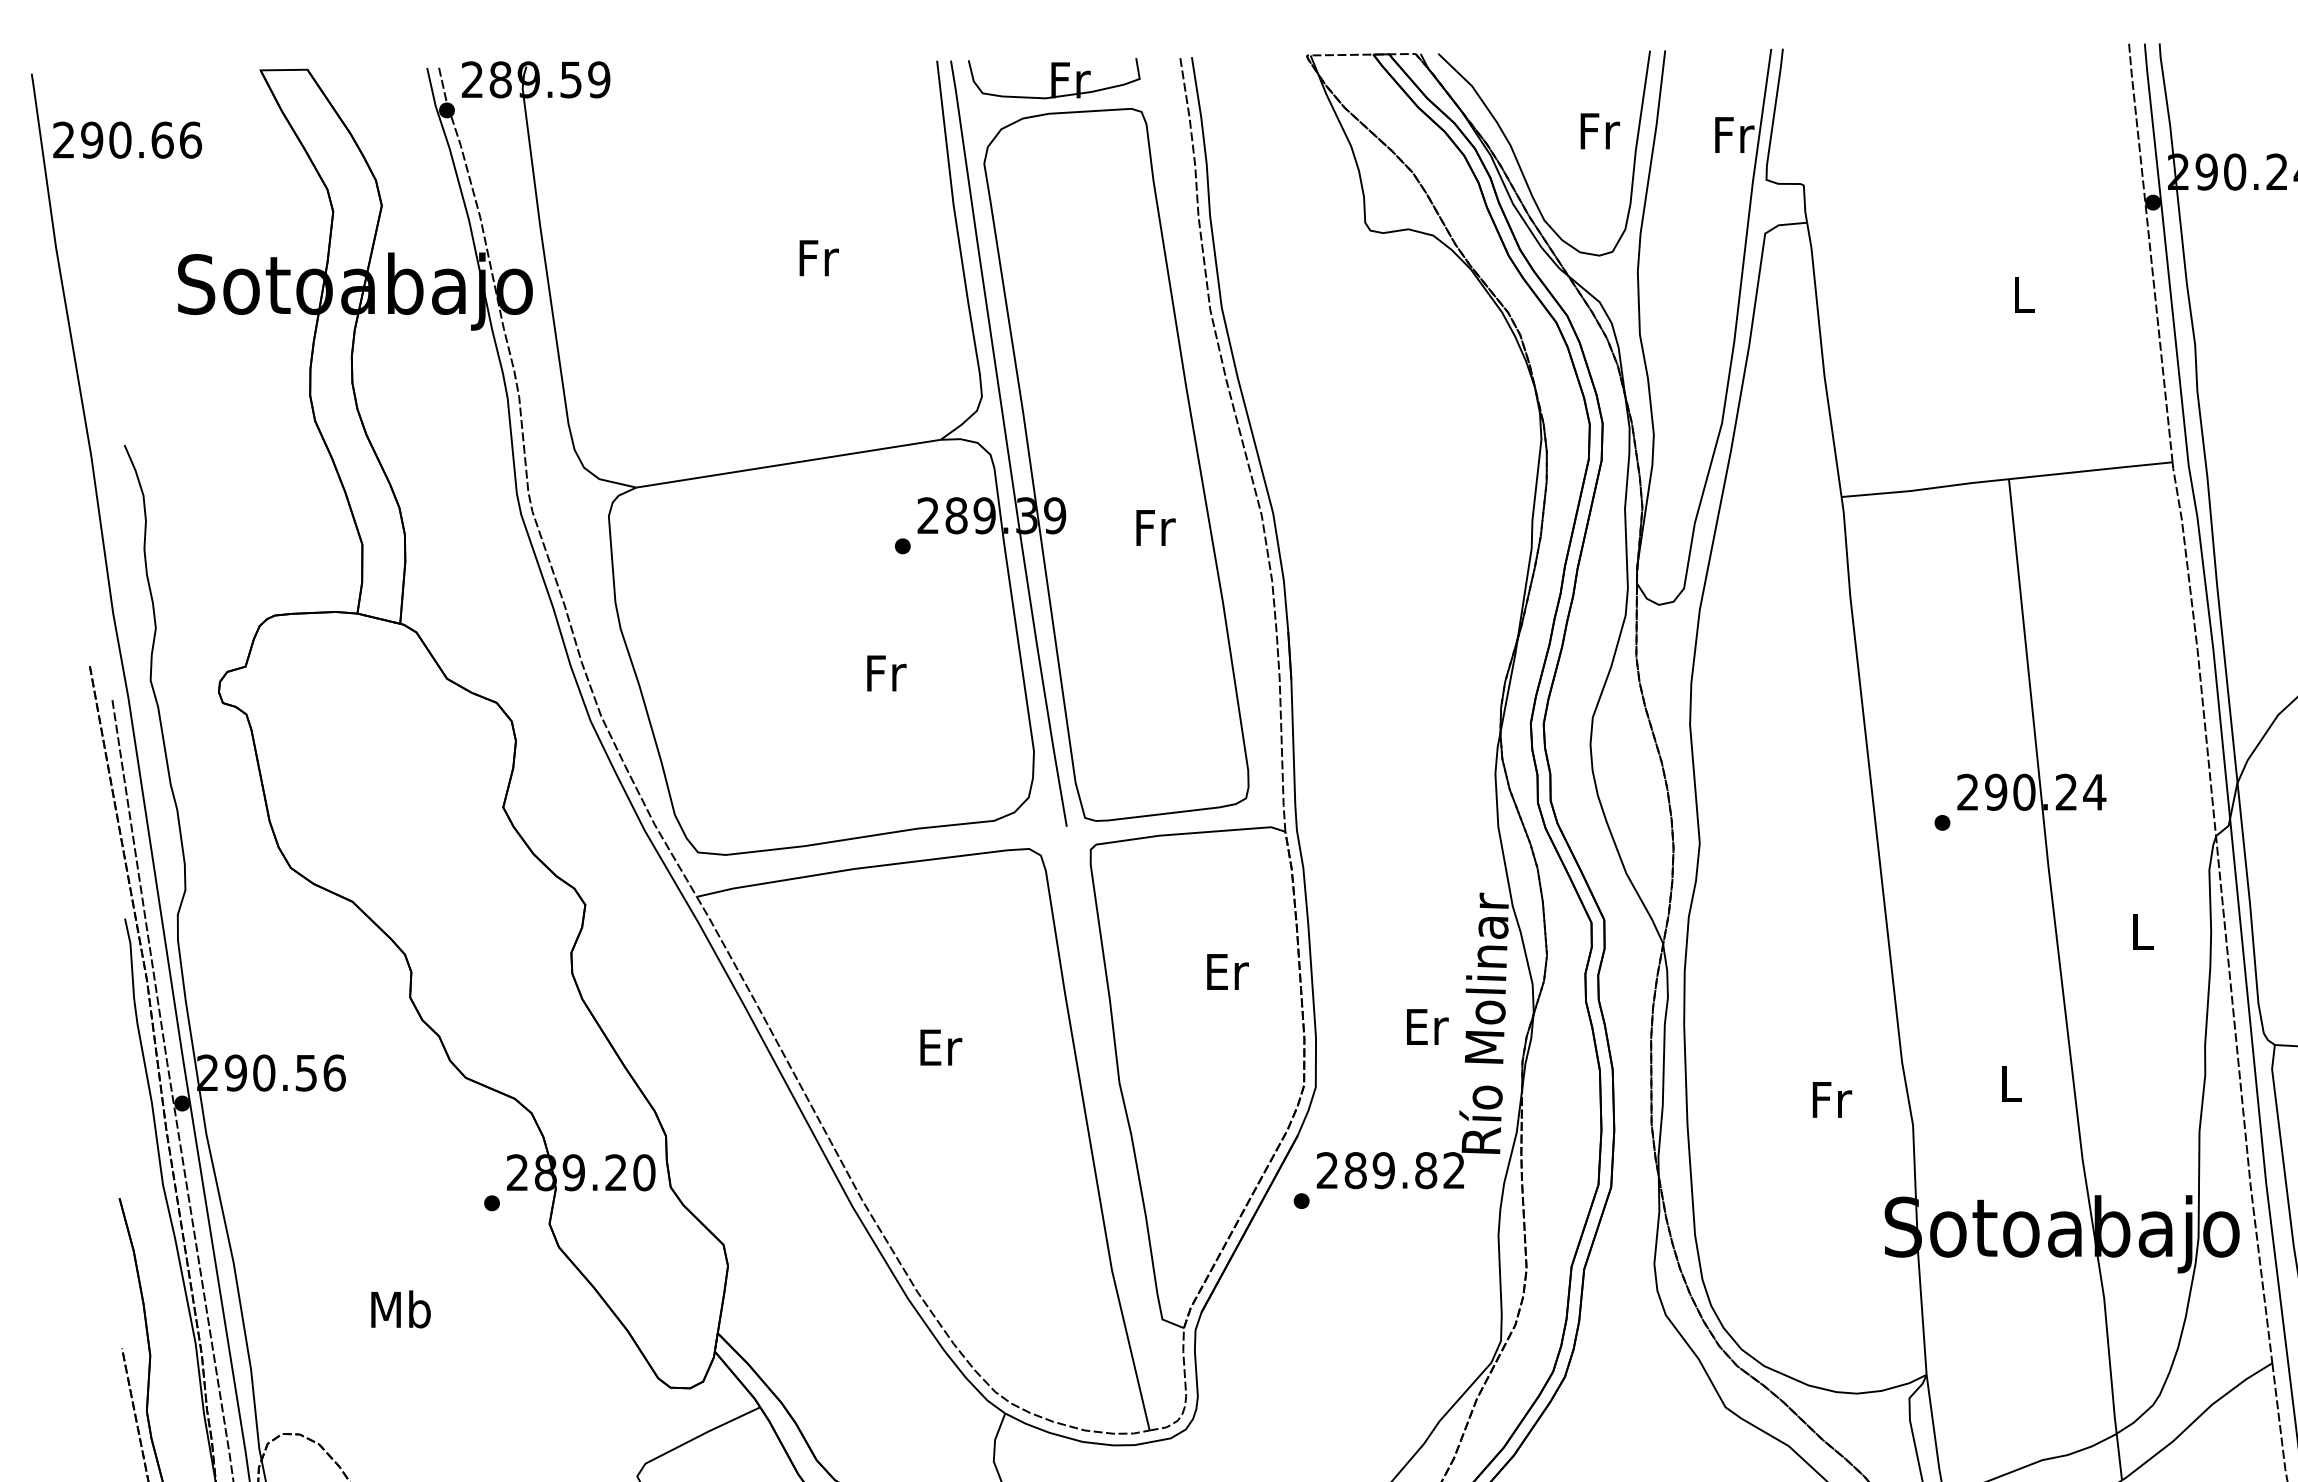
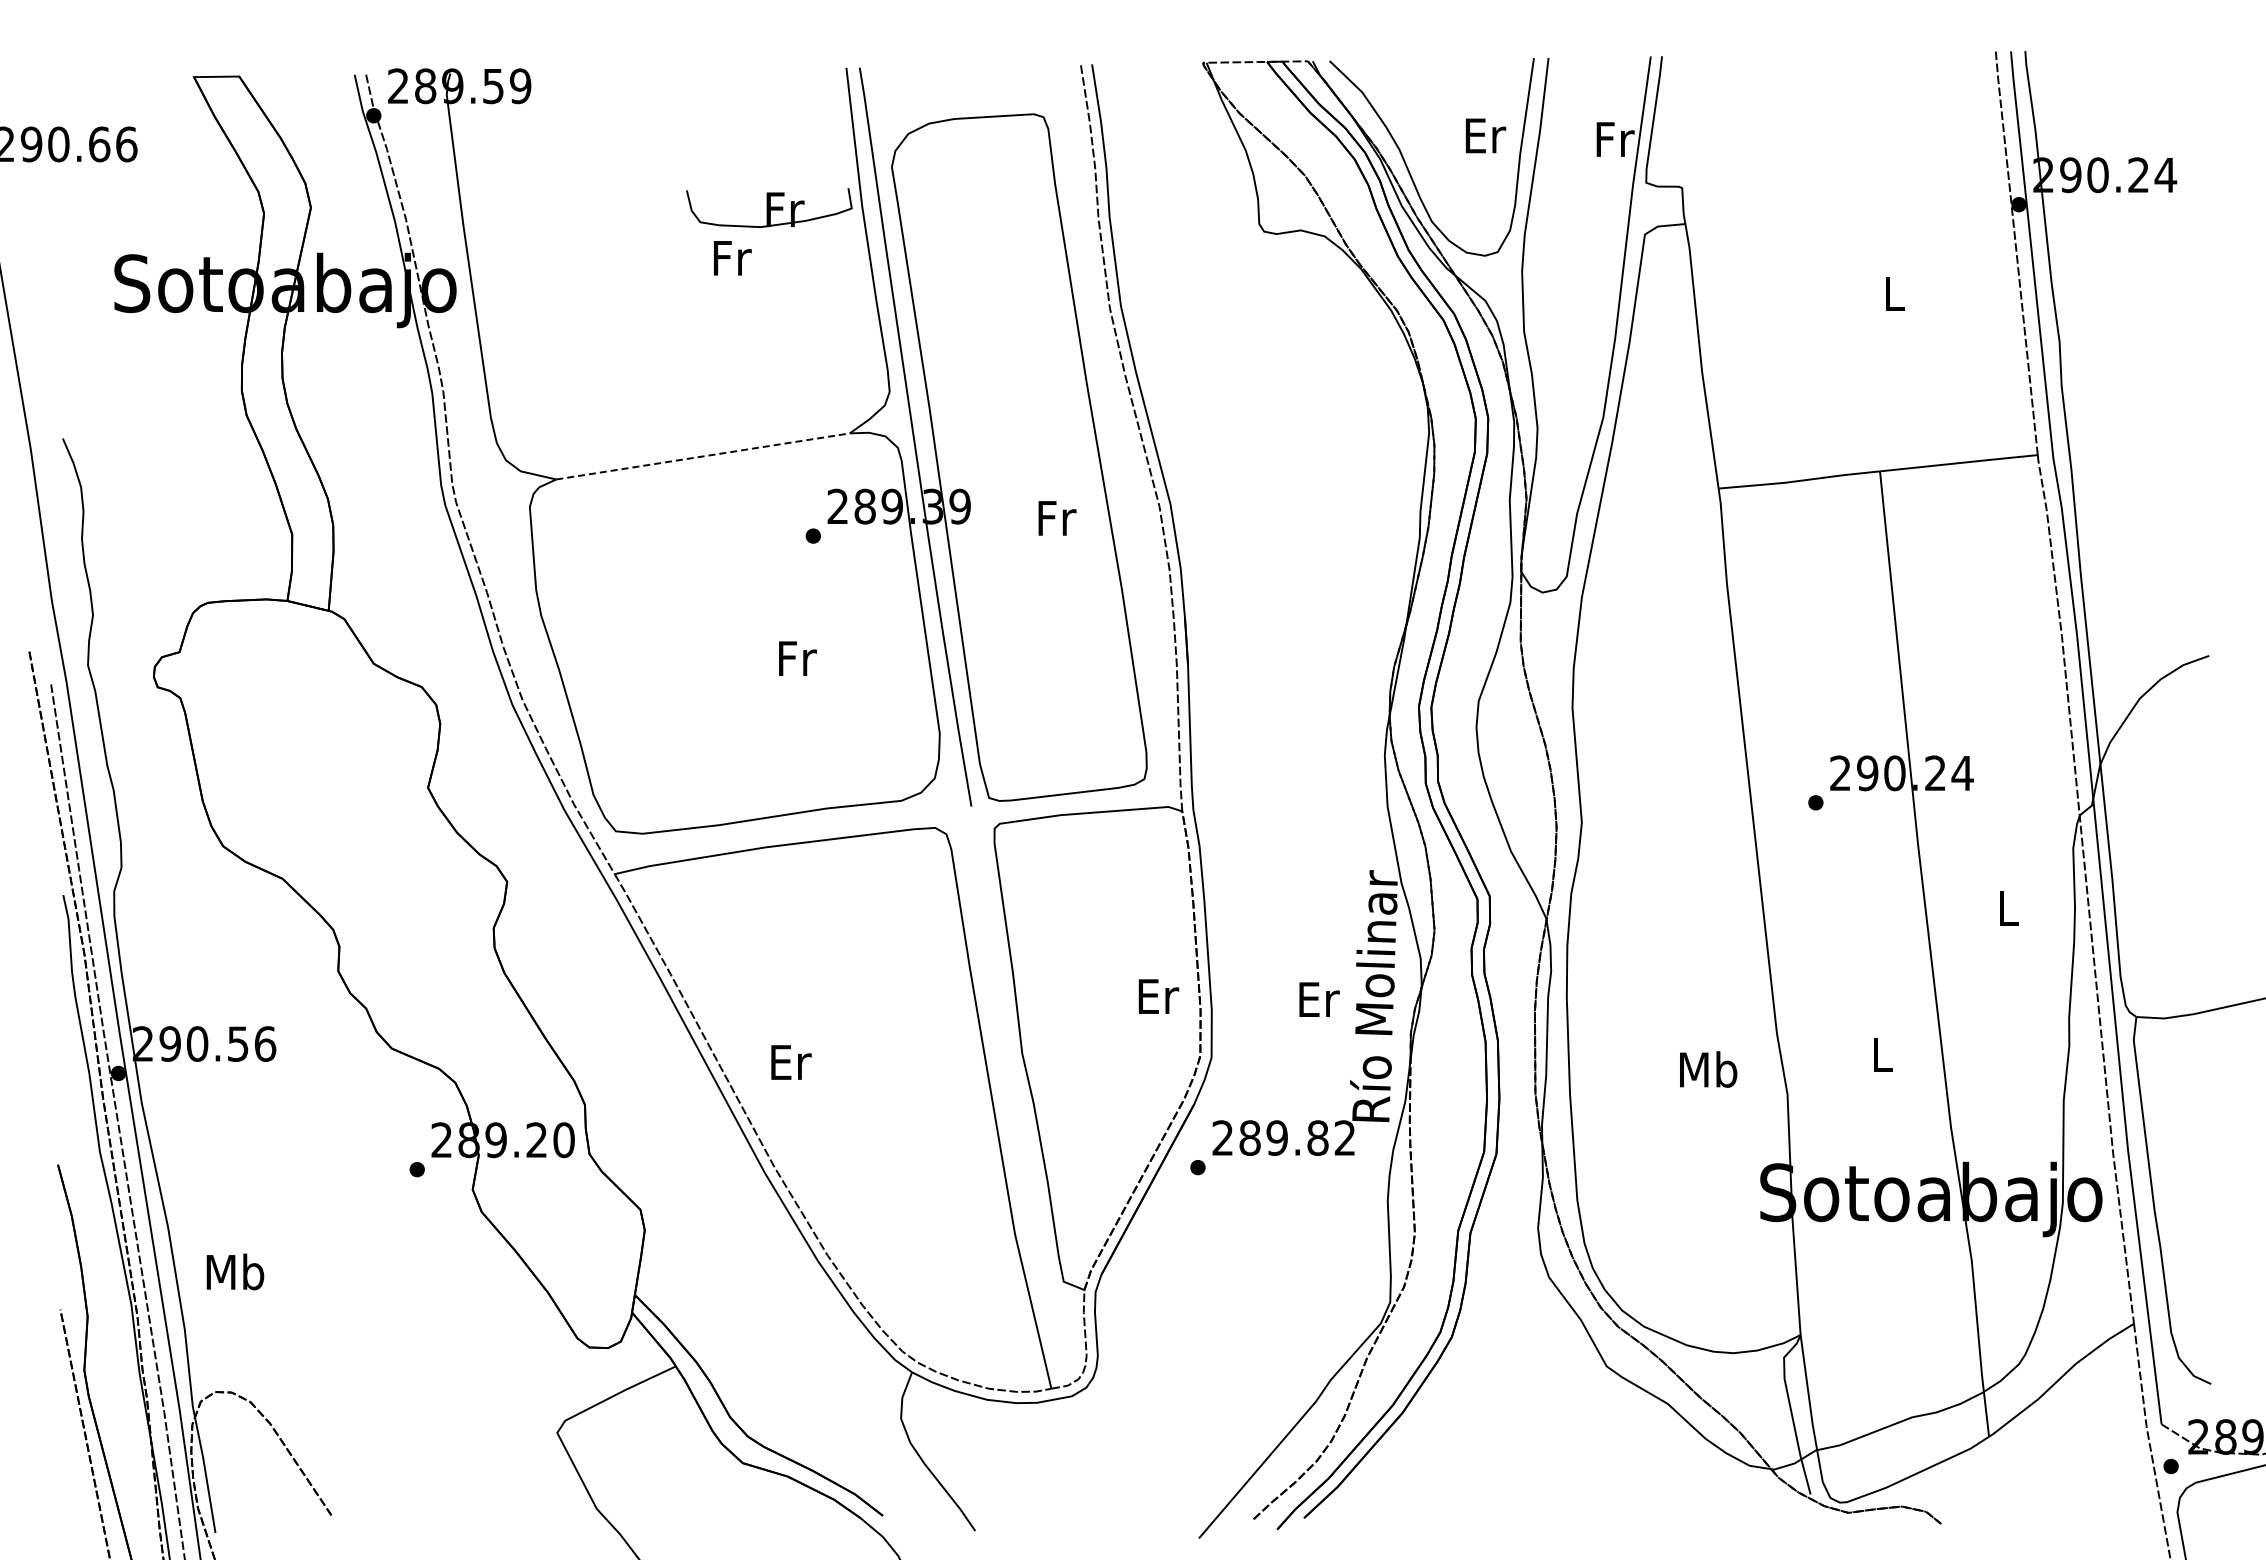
part: (1054, 78) -> (769, 207), moved
text: (1599, 130) -> (1485, 135), Fr -> Er
line: (788, 463) -> (703, 456), solid -> dashed
text: (1227, 971) -> (1158, 996), moved
text: (941, 1047) -> (791, 1062), moved
text: (1831, 1099) -> (1708, 1069), Fr -> Mb
text: (401, 1308) -> (235, 1271), moved

